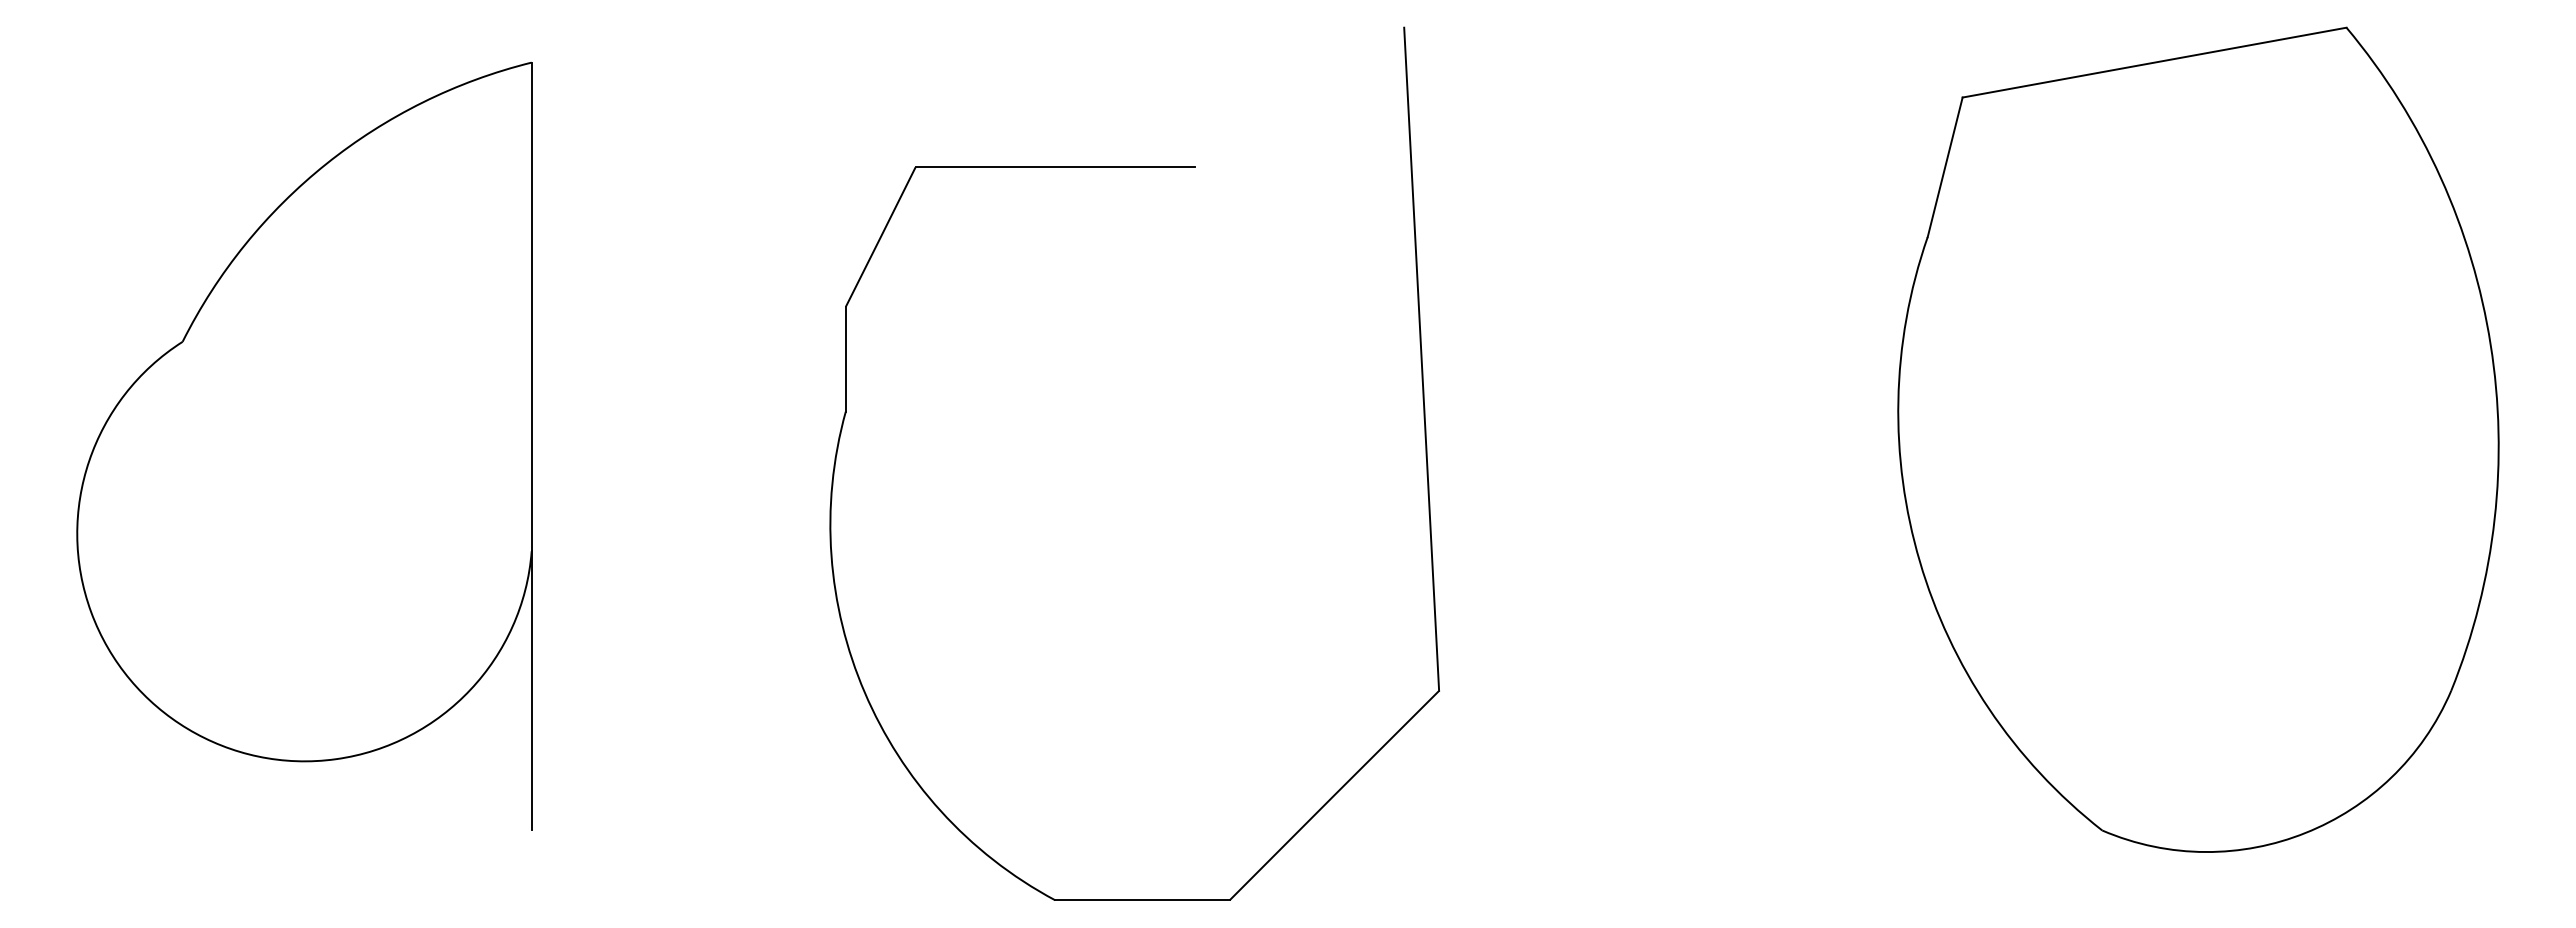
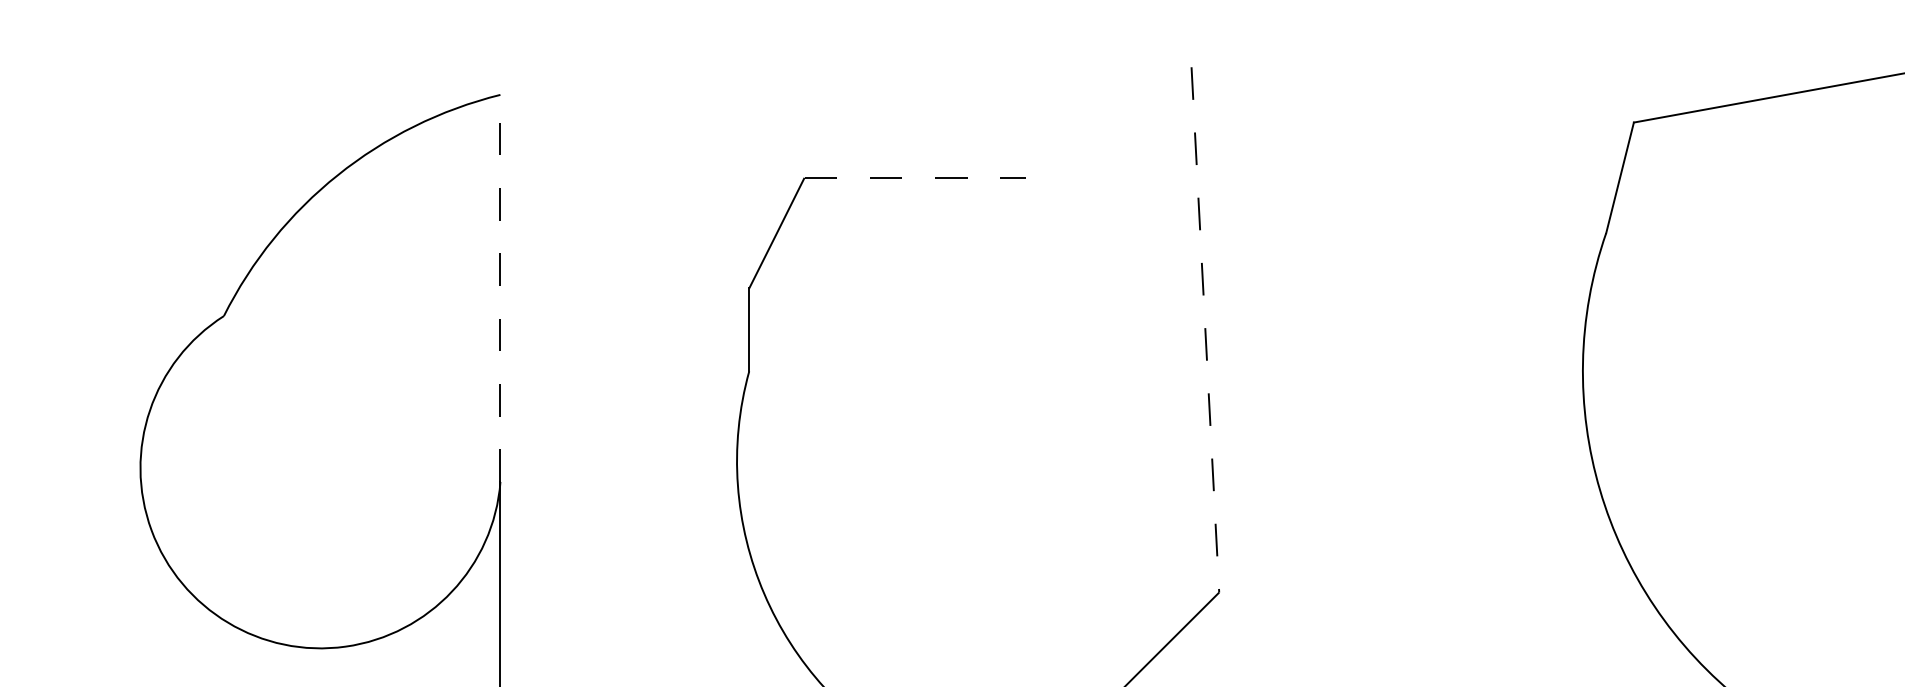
line: (1055, 167) -> (915, 177), solid -> dashed
line: (531, 306) -> (500, 288), solid -> dashed
line: (1421, 359) -> (1205, 330), solid -> dashed

